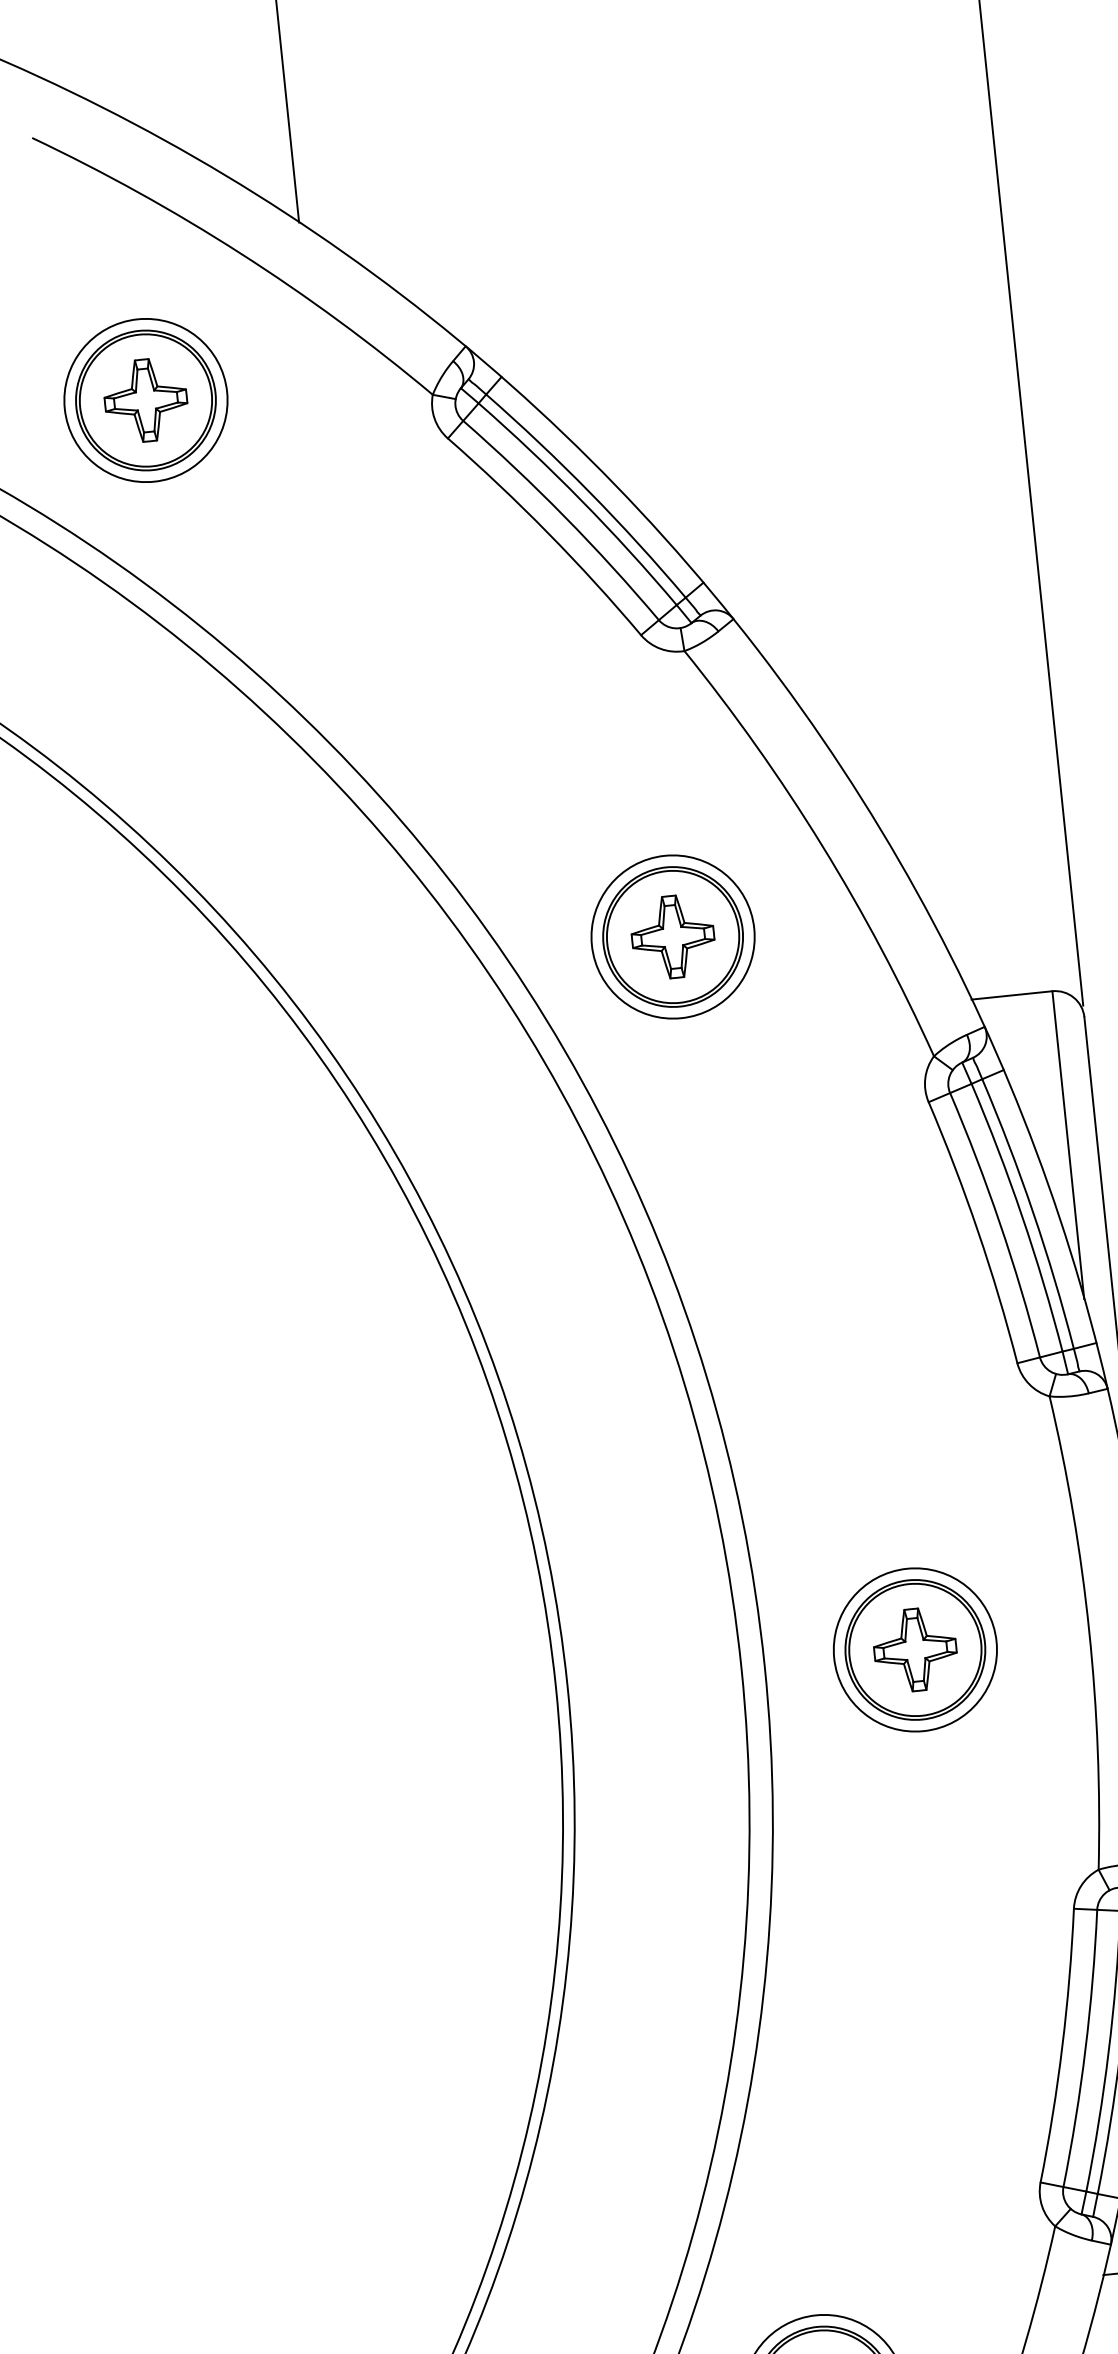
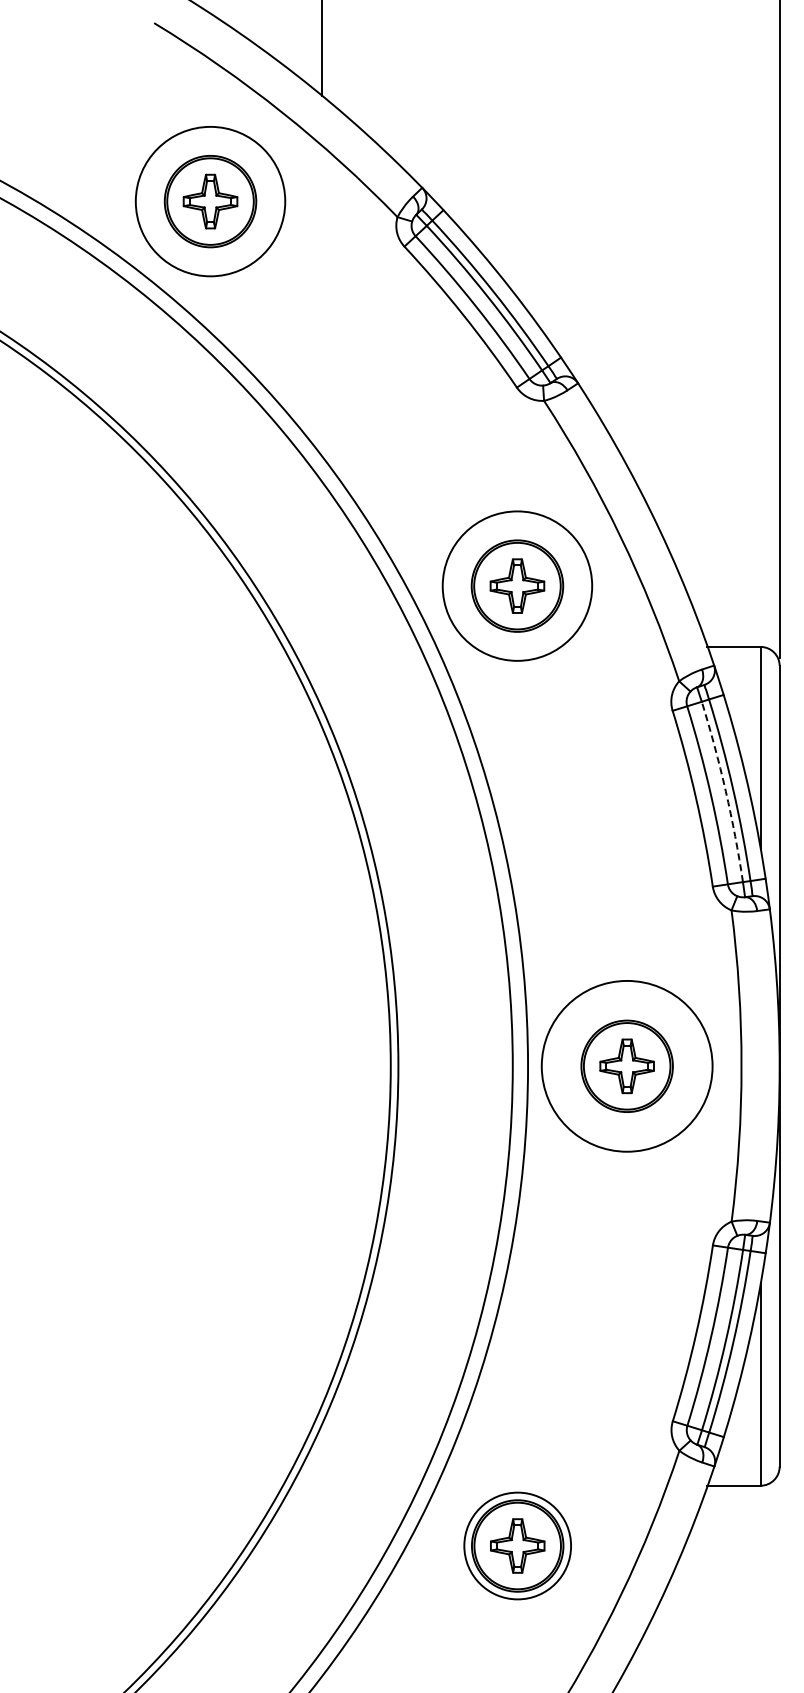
circle: (145, 400) -> (210, 201), size x1.4
circle: (673, 936) -> (517, 585), size x1.4
arc: (1021, 1216) -> (725, 791), solid -> dashed
circle: (914, 1648) -> (626, 1065), size x1.6

